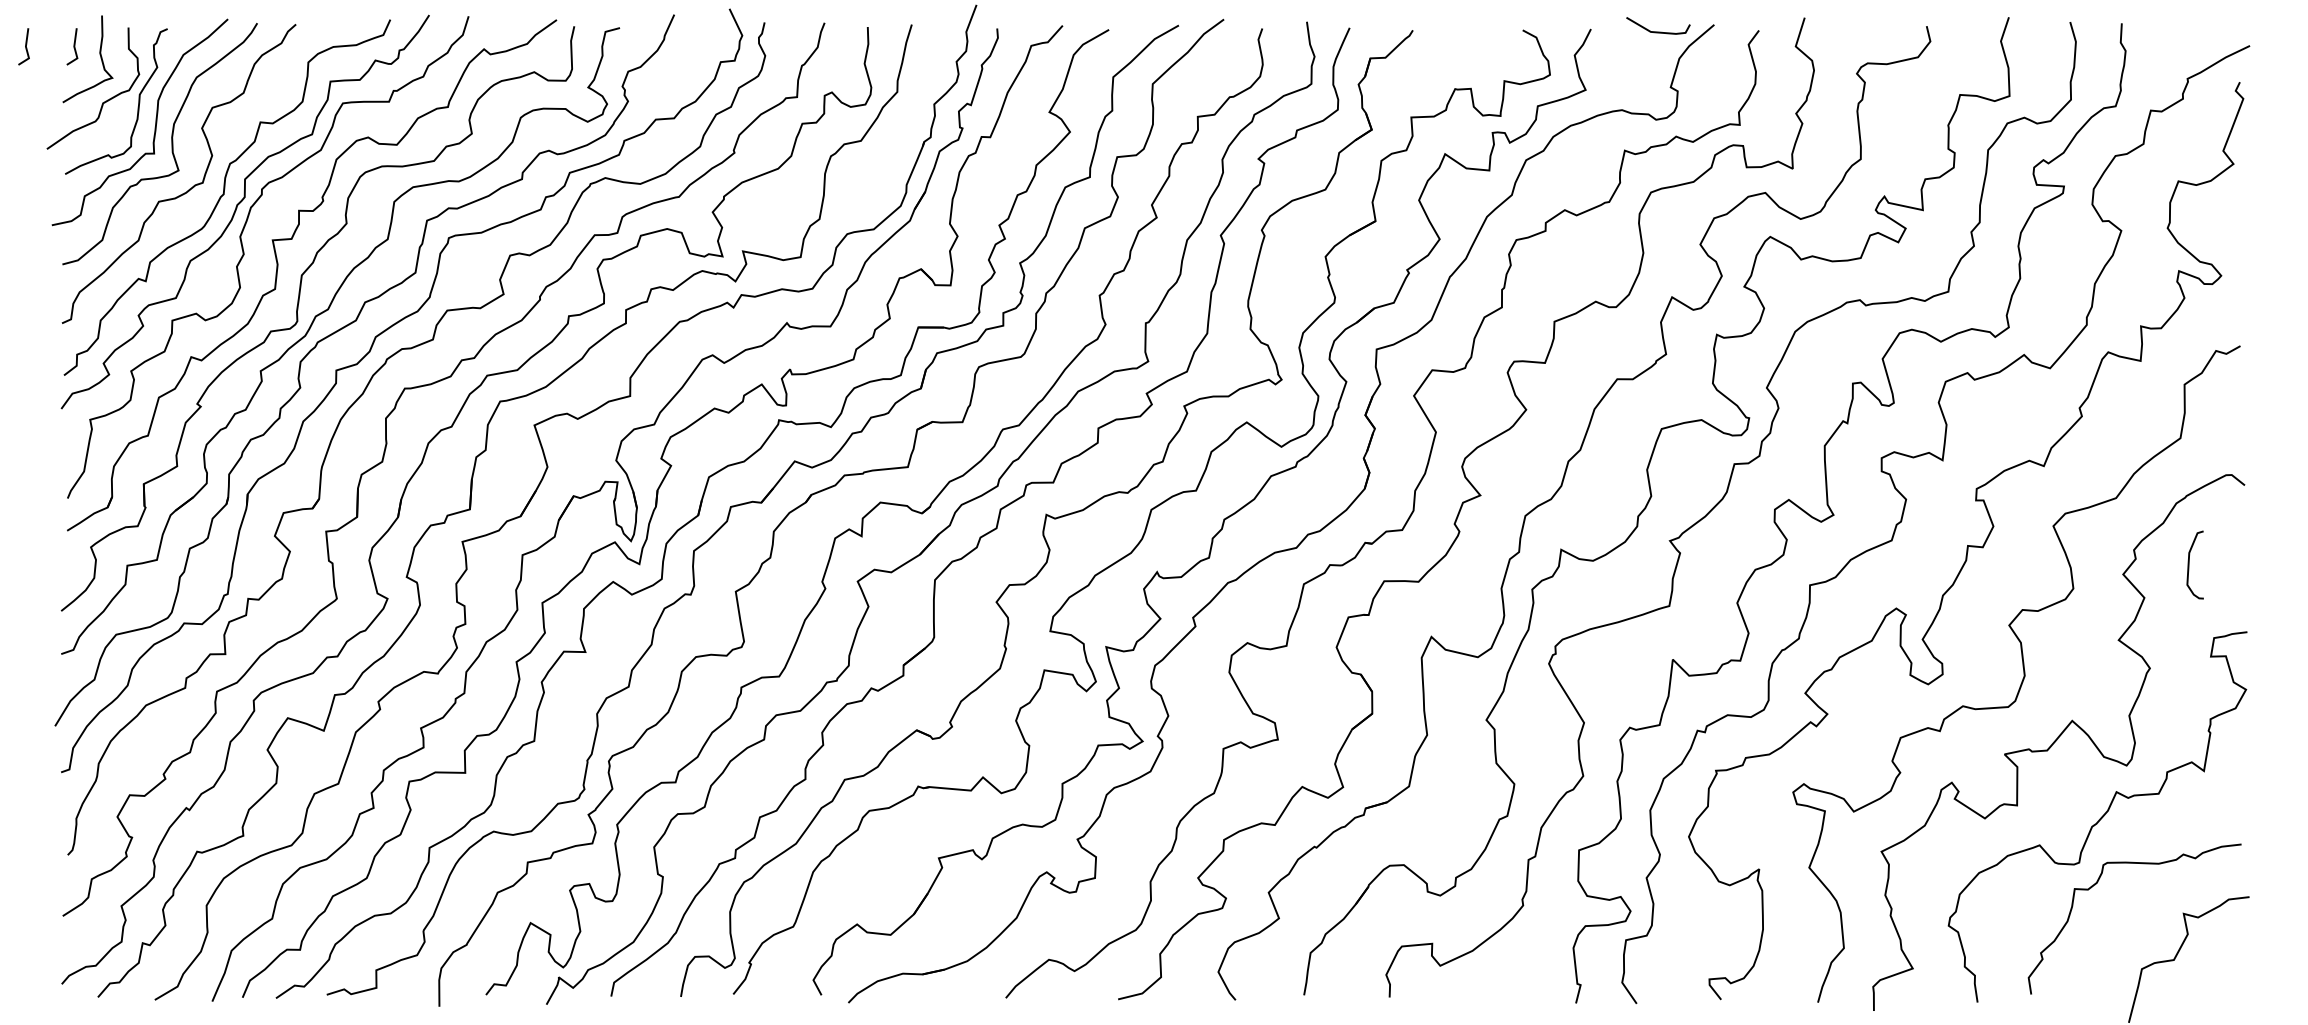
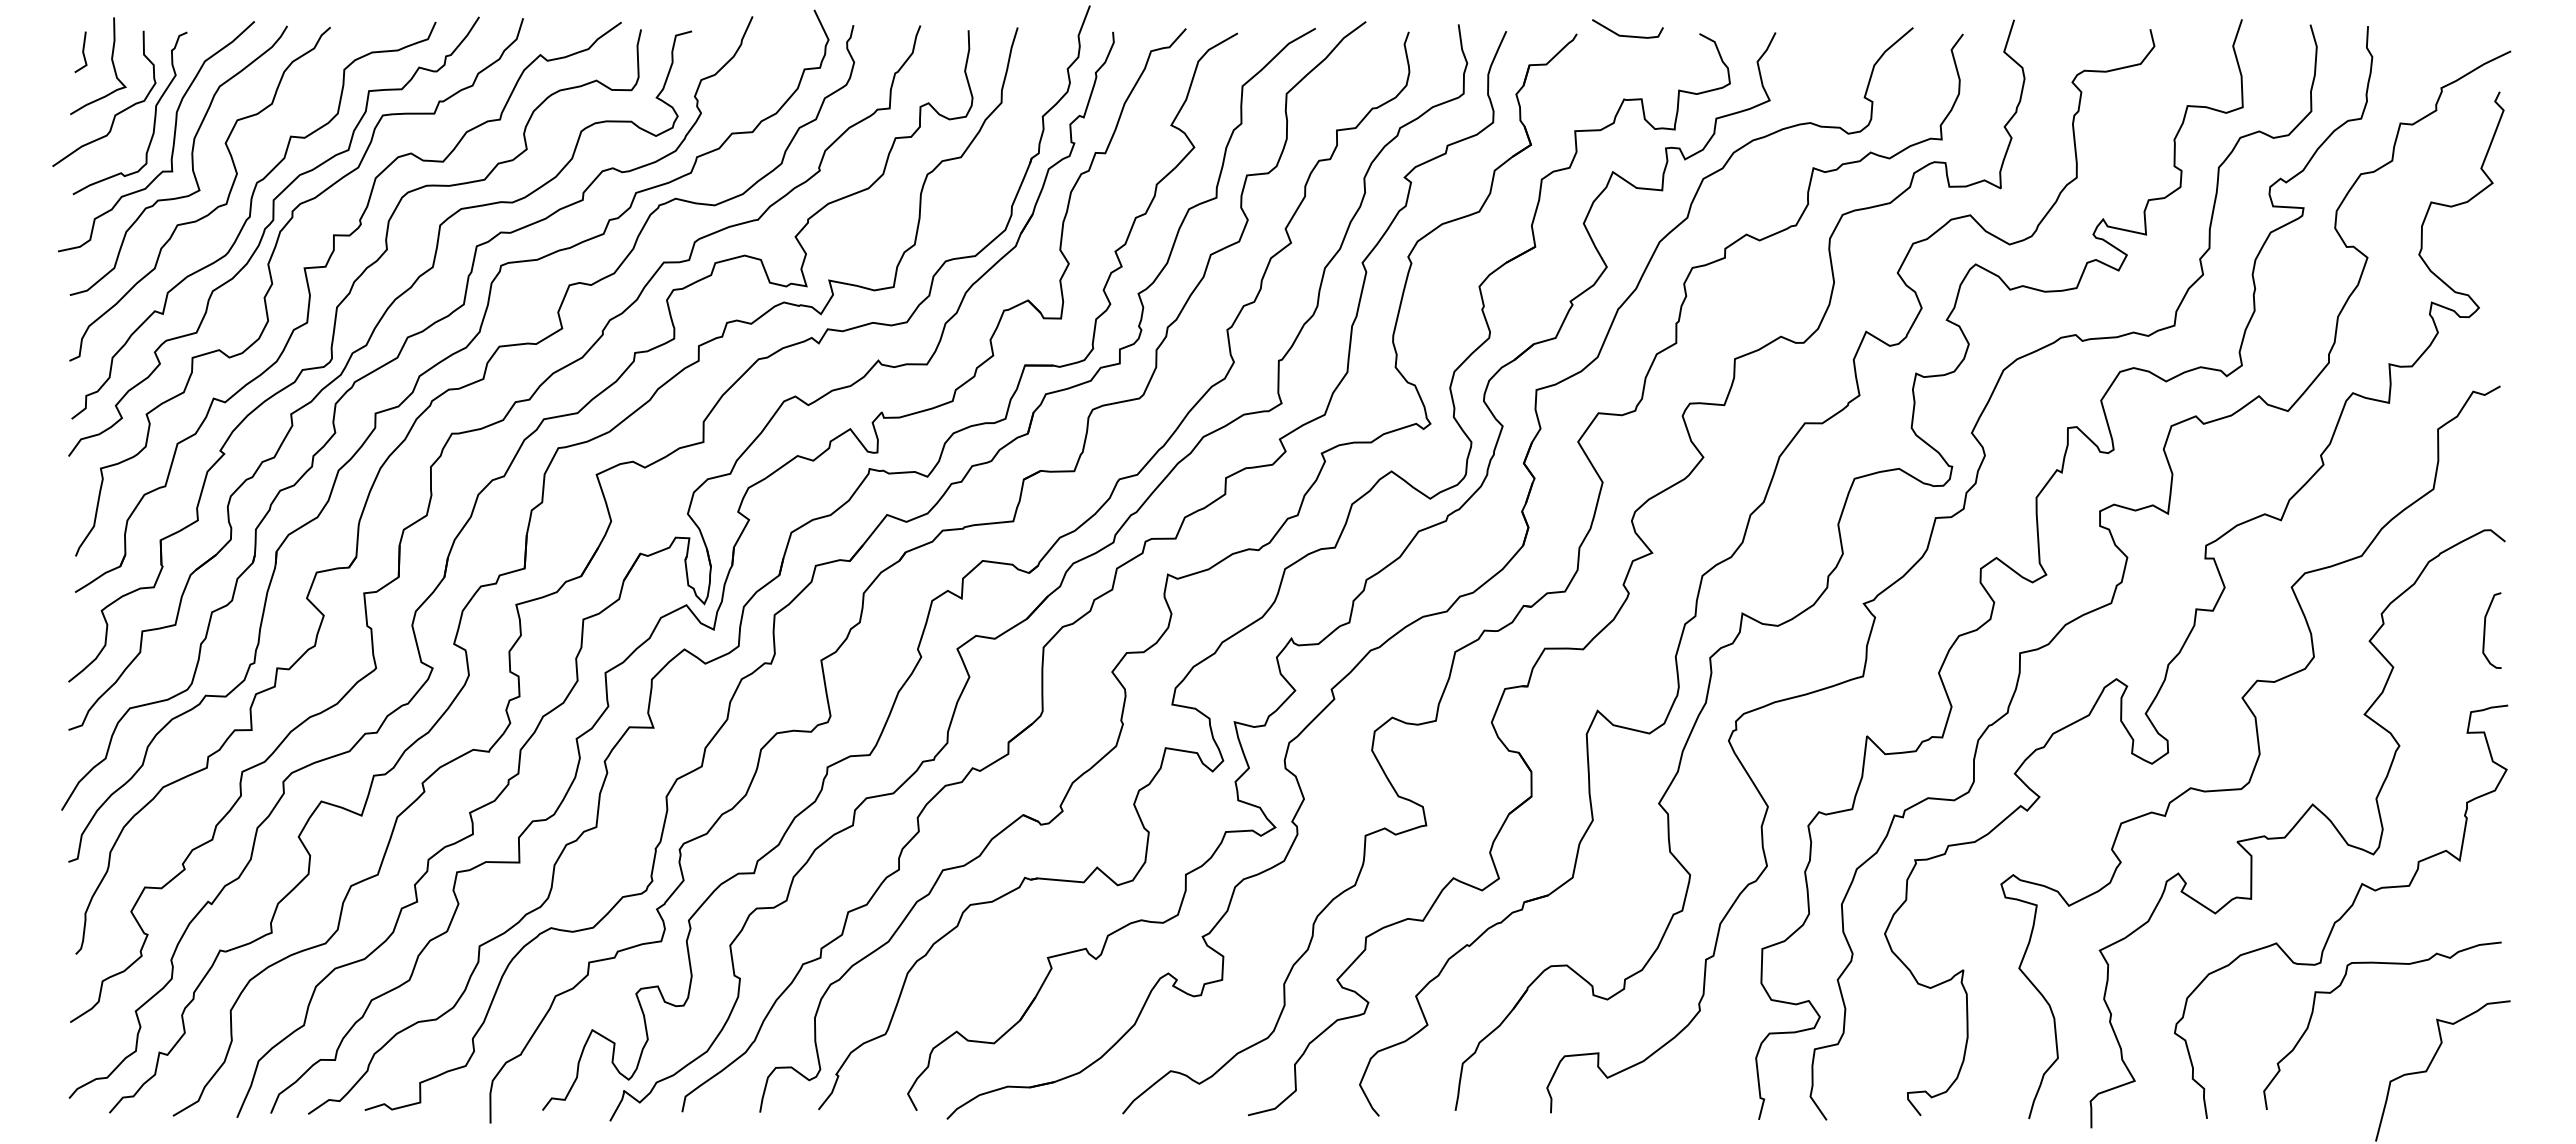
line: (1658, 31) -> (1627, 35), moved
line: (25, 46) -> (28, 52), removed
curve: (2189, 564) -> (2485, 630), moved

